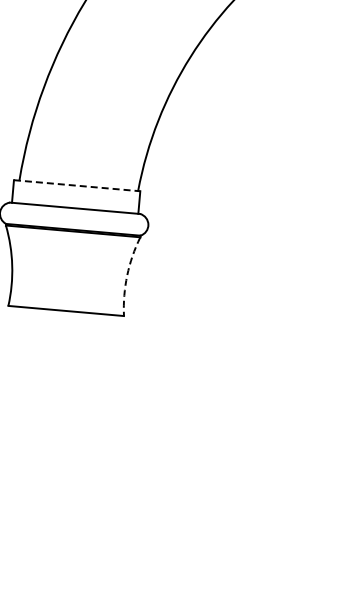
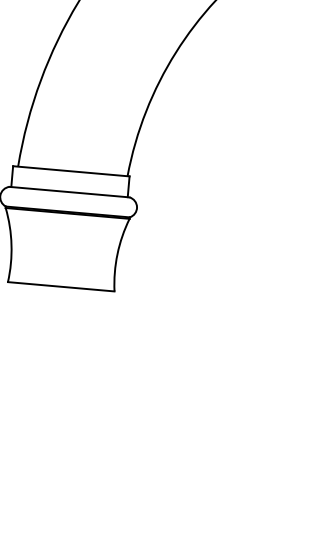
line: (77, 185) -> (71, 171), dashed -> solid
arc: (127, 275) -> (117, 254), dashed -> solid

